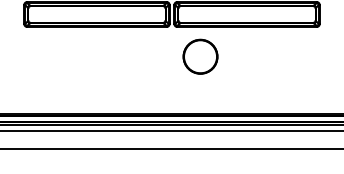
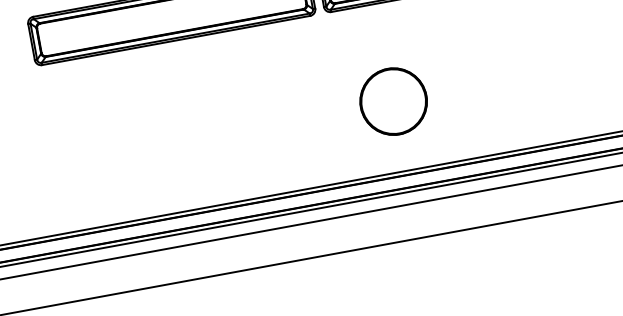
circle: (200, 56) -> (393, 101), moved

